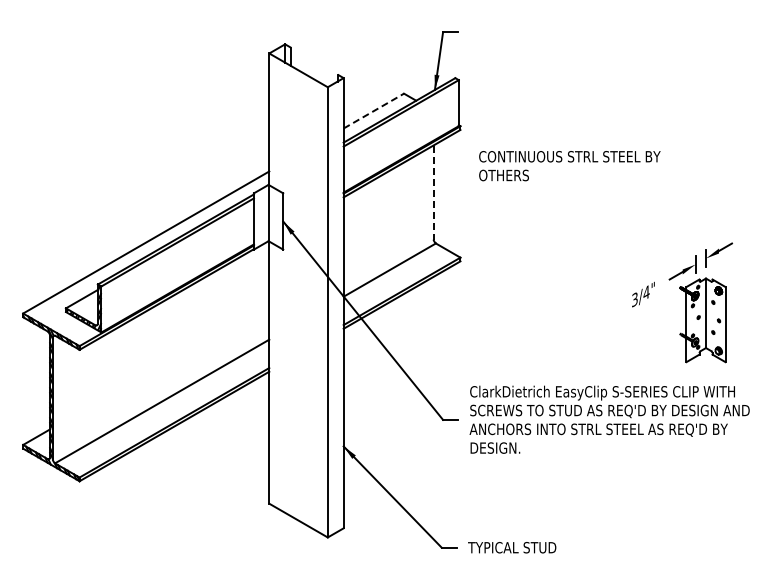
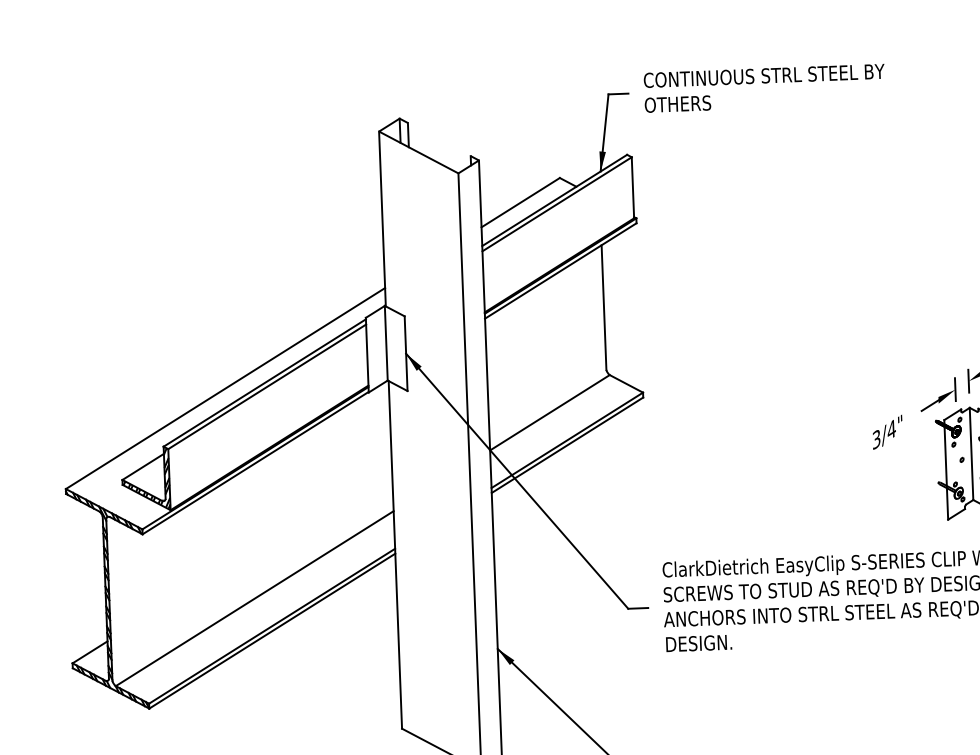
line: (373, 111) -> (520, 203), dashed -> solid
text: (569, 166) -> (764, 88), moved
line: (433, 193) -> (604, 308), dashed -> solid

